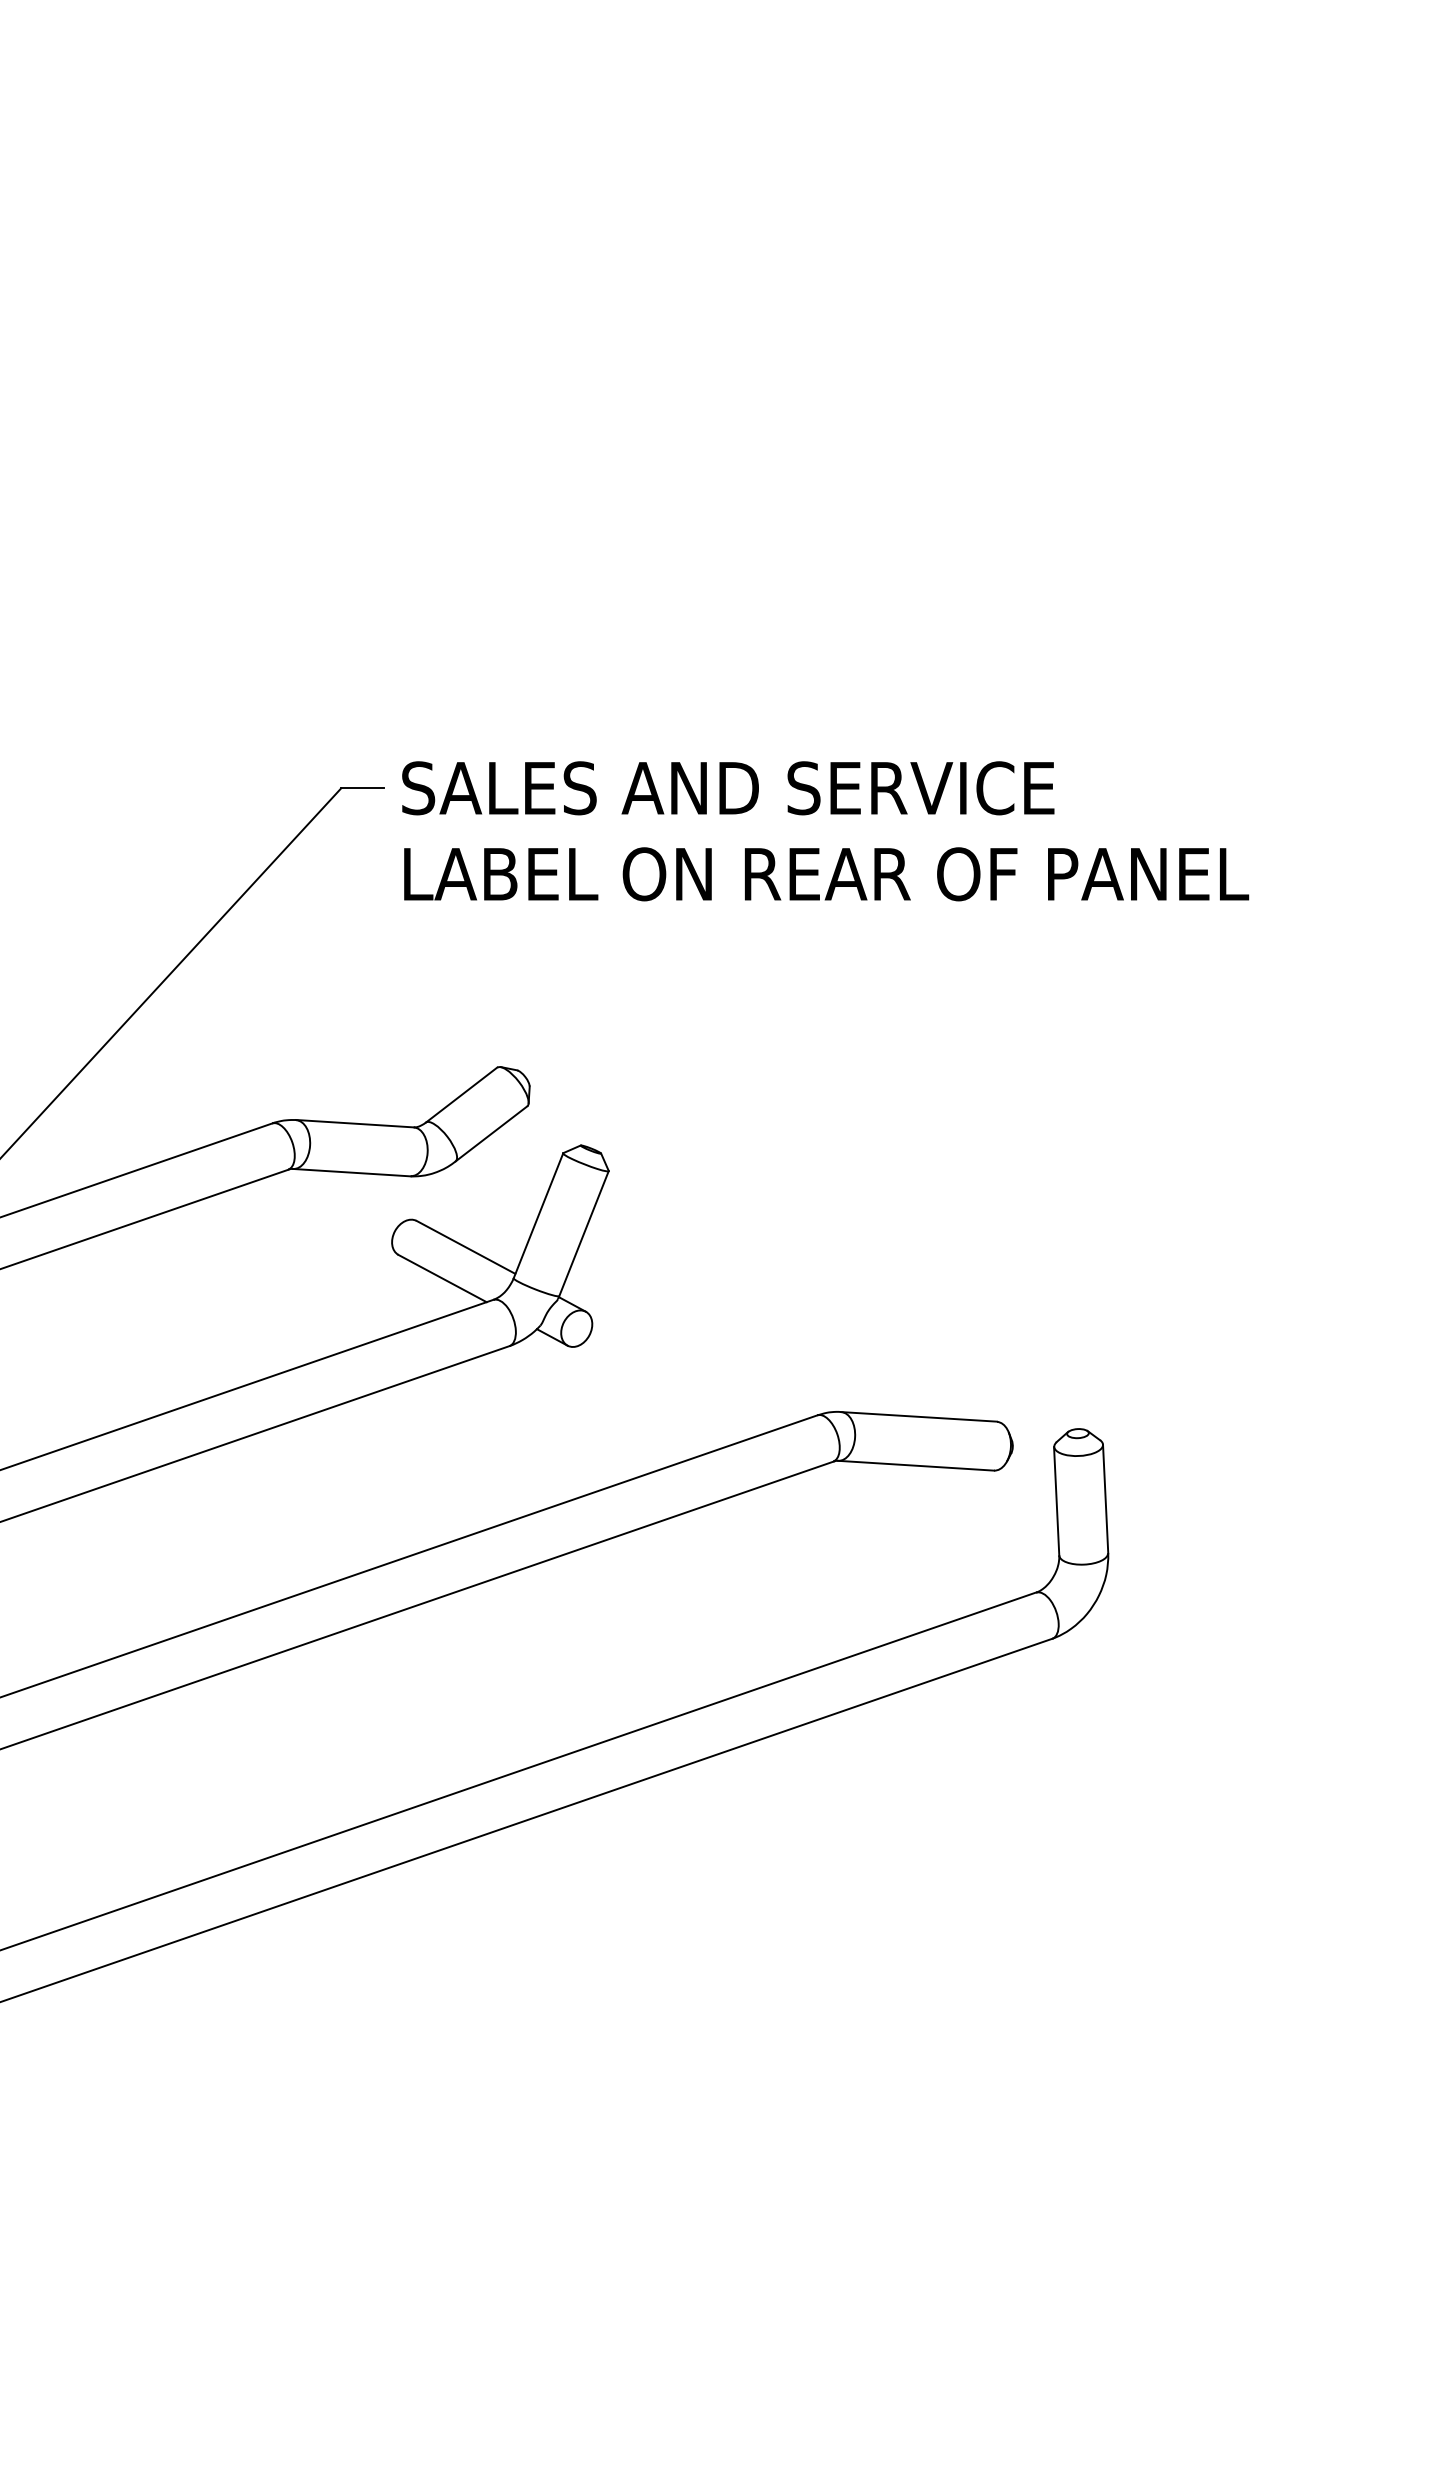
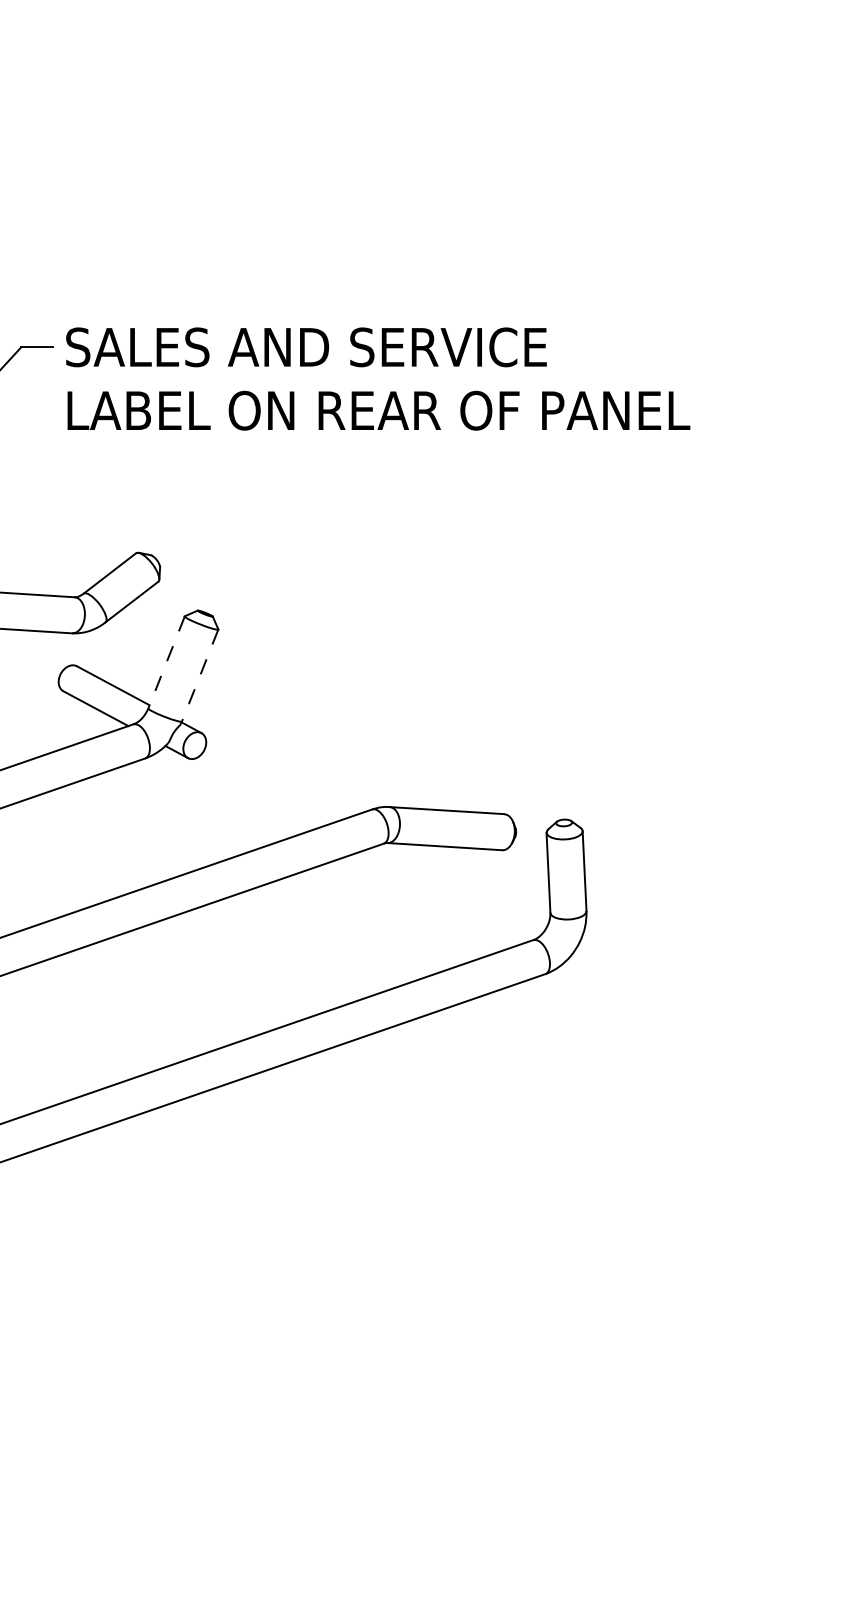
line: (538, 1216) -> (166, 662), solid -> dashed
line: (583, 1234) -> (199, 676), solid -> dashed

